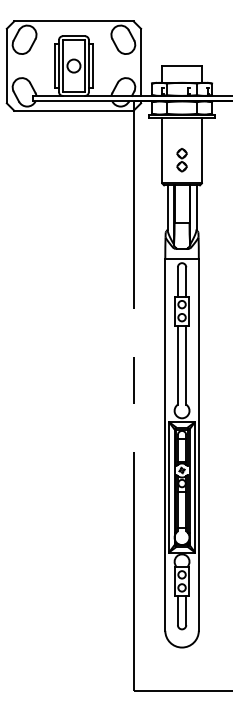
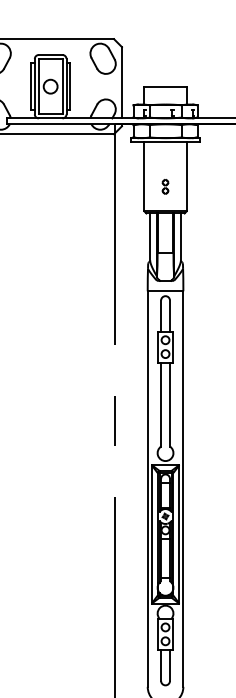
part: (181, 160) -> (164, 187), size x0.6

